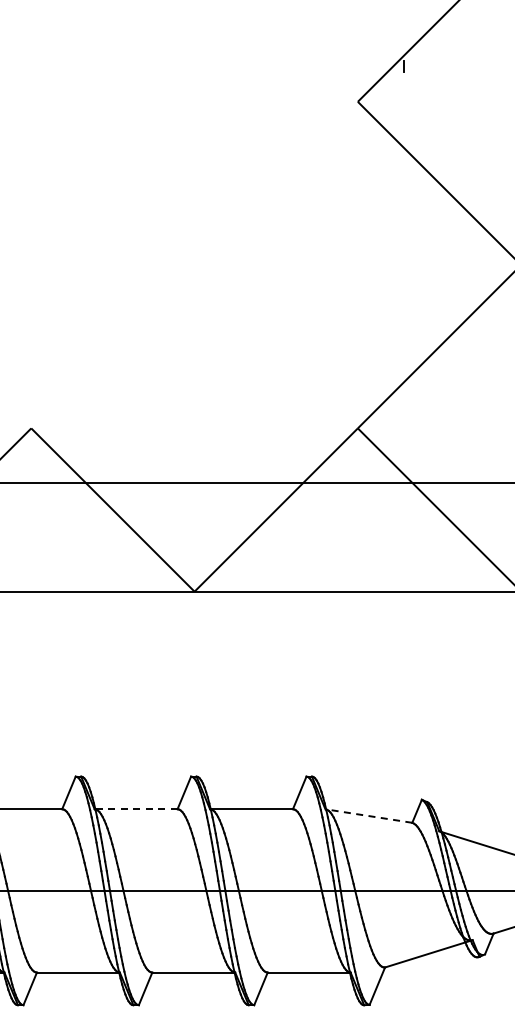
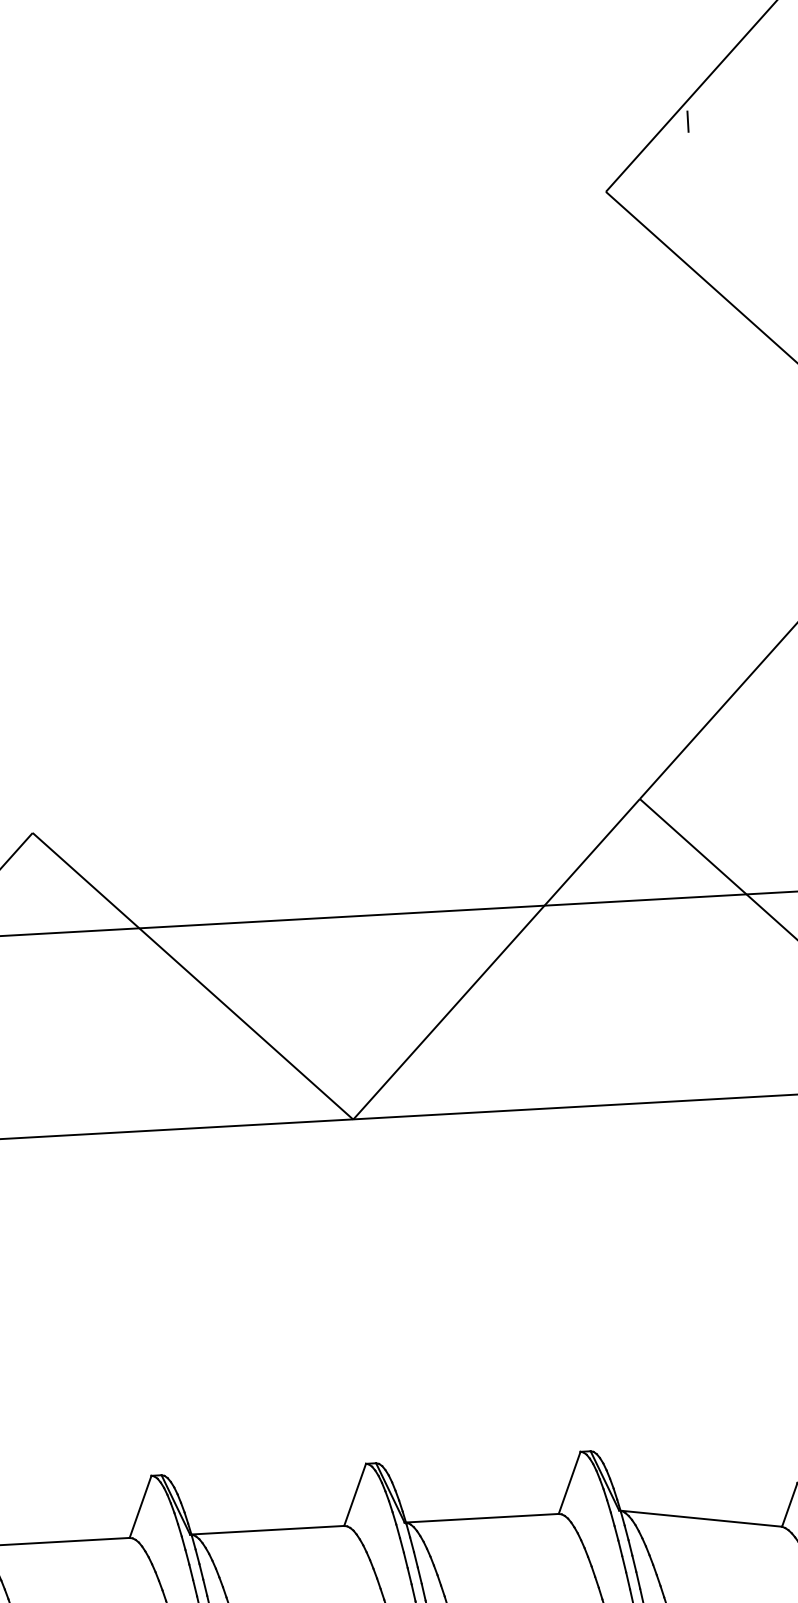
line: (135, 809) -> (266, 1530), dashed -> solid
line: (368, 816) -> (699, 1519), dashed -> solid

